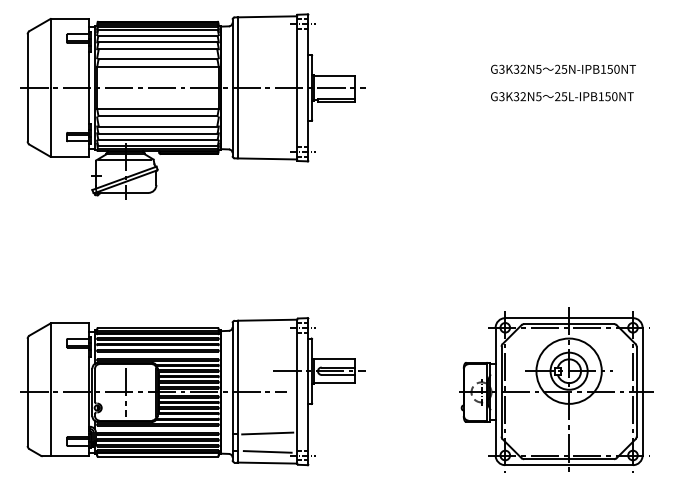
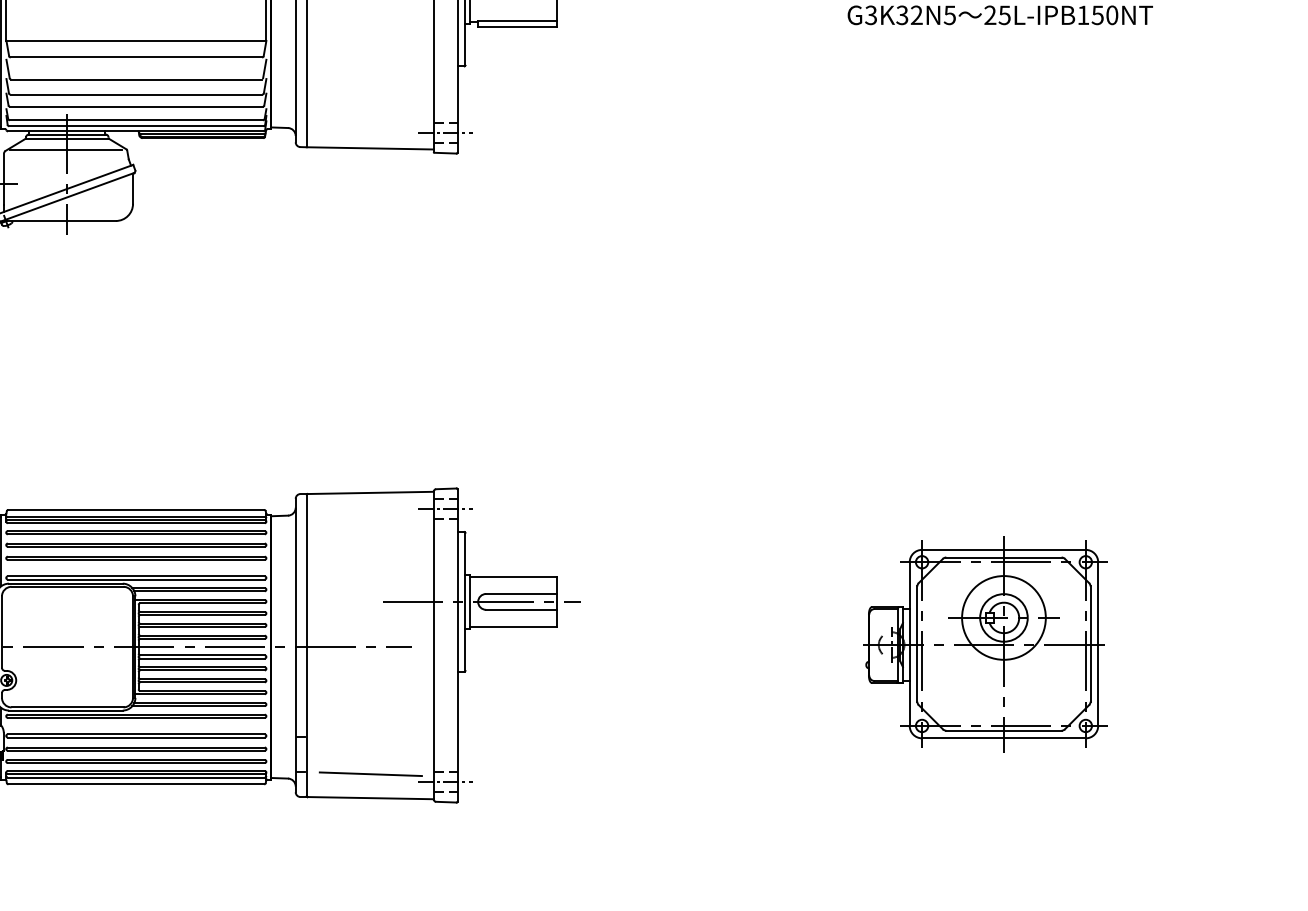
part: (556, 389) -> (987, 640), size x0.6
line: (125, 391) -> (66, 645), removed
line: (267, 433) -> (370, 734), removed

